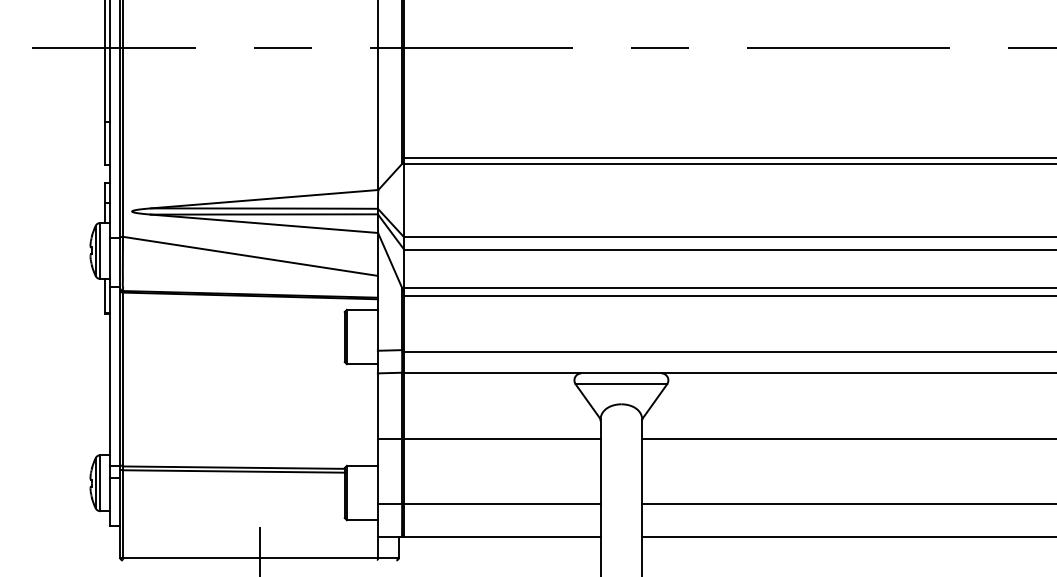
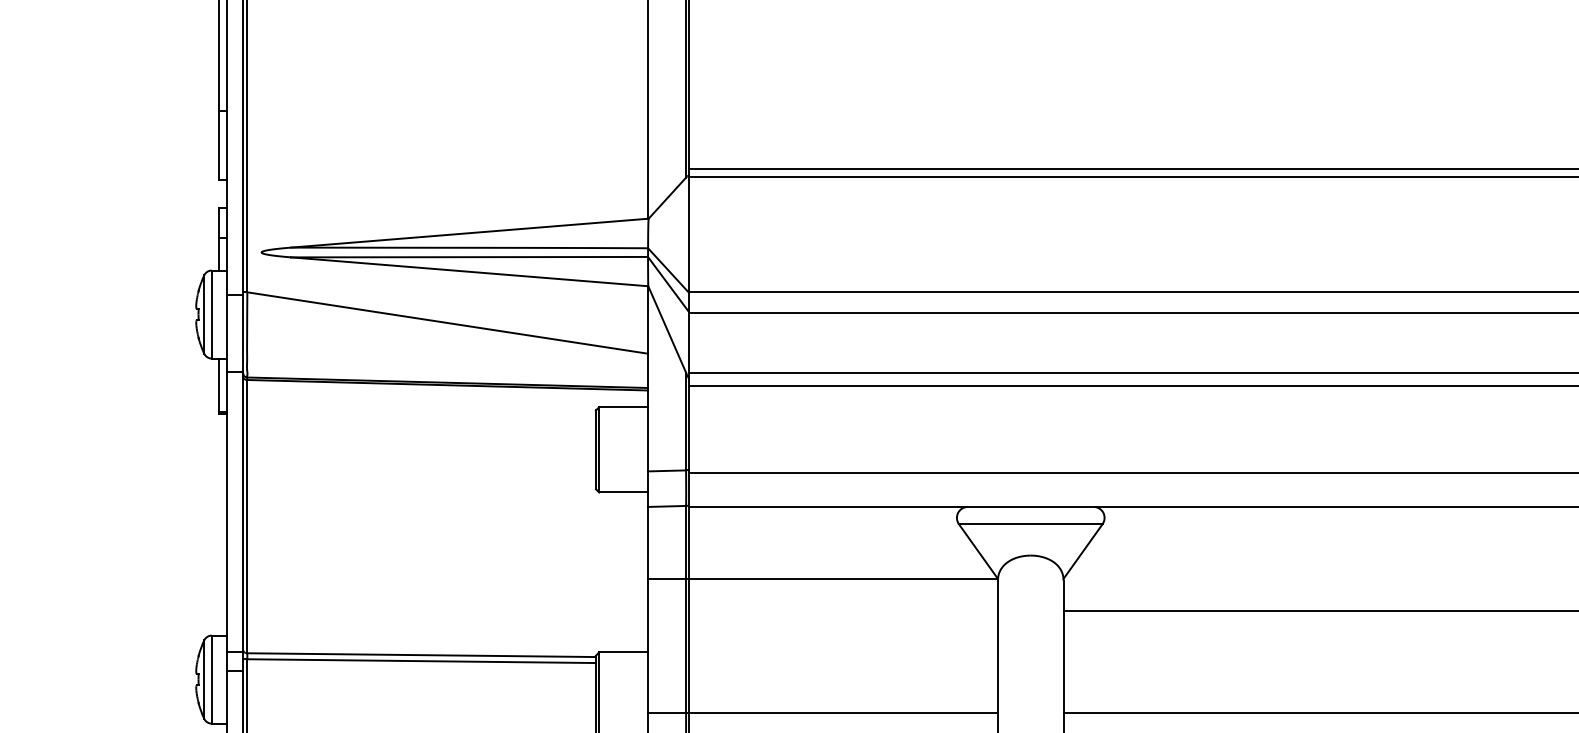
line: (488, 439) -> (821, 579), moved

